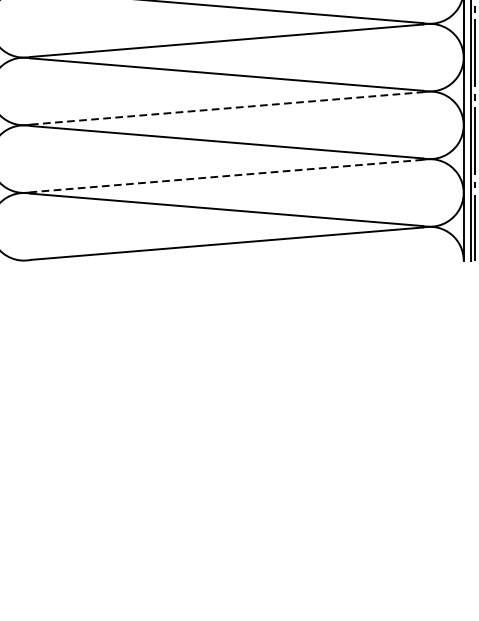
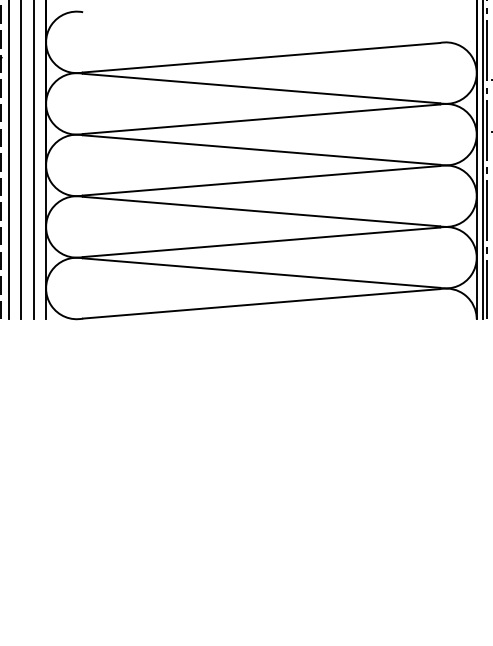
line: (227, 108) -> (261, 180), dashed -> solid
line: (227, 176) -> (261, 242), dashed -> solid

